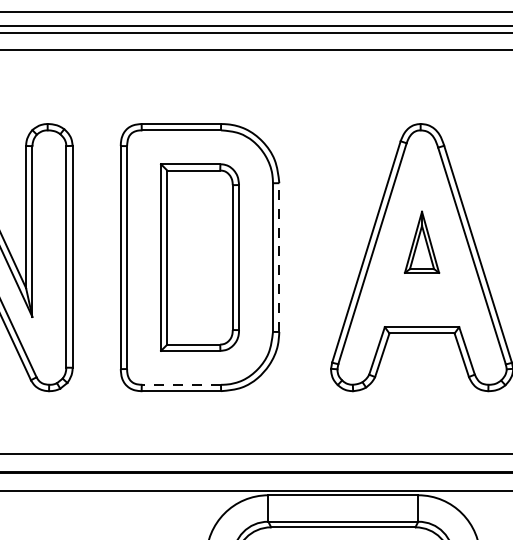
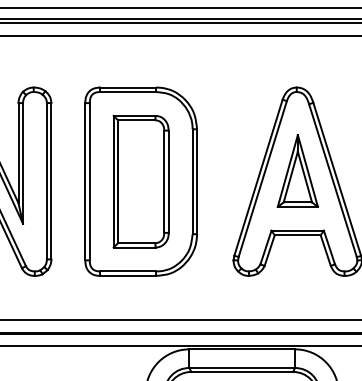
part: (421, 241) -> (297, 170), size x1.67
line: (279, 257) -> (197, 181), dashed -> solid
line: (182, 384) -> (128, 271), dashed -> solid

